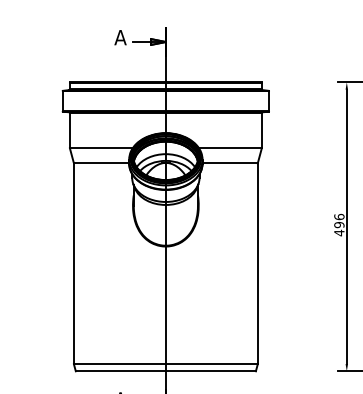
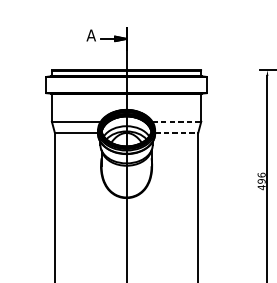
line: (230, 148) -> (176, 121), solid -> dashed
line: (230, 163) -> (176, 133), solid -> dashed

